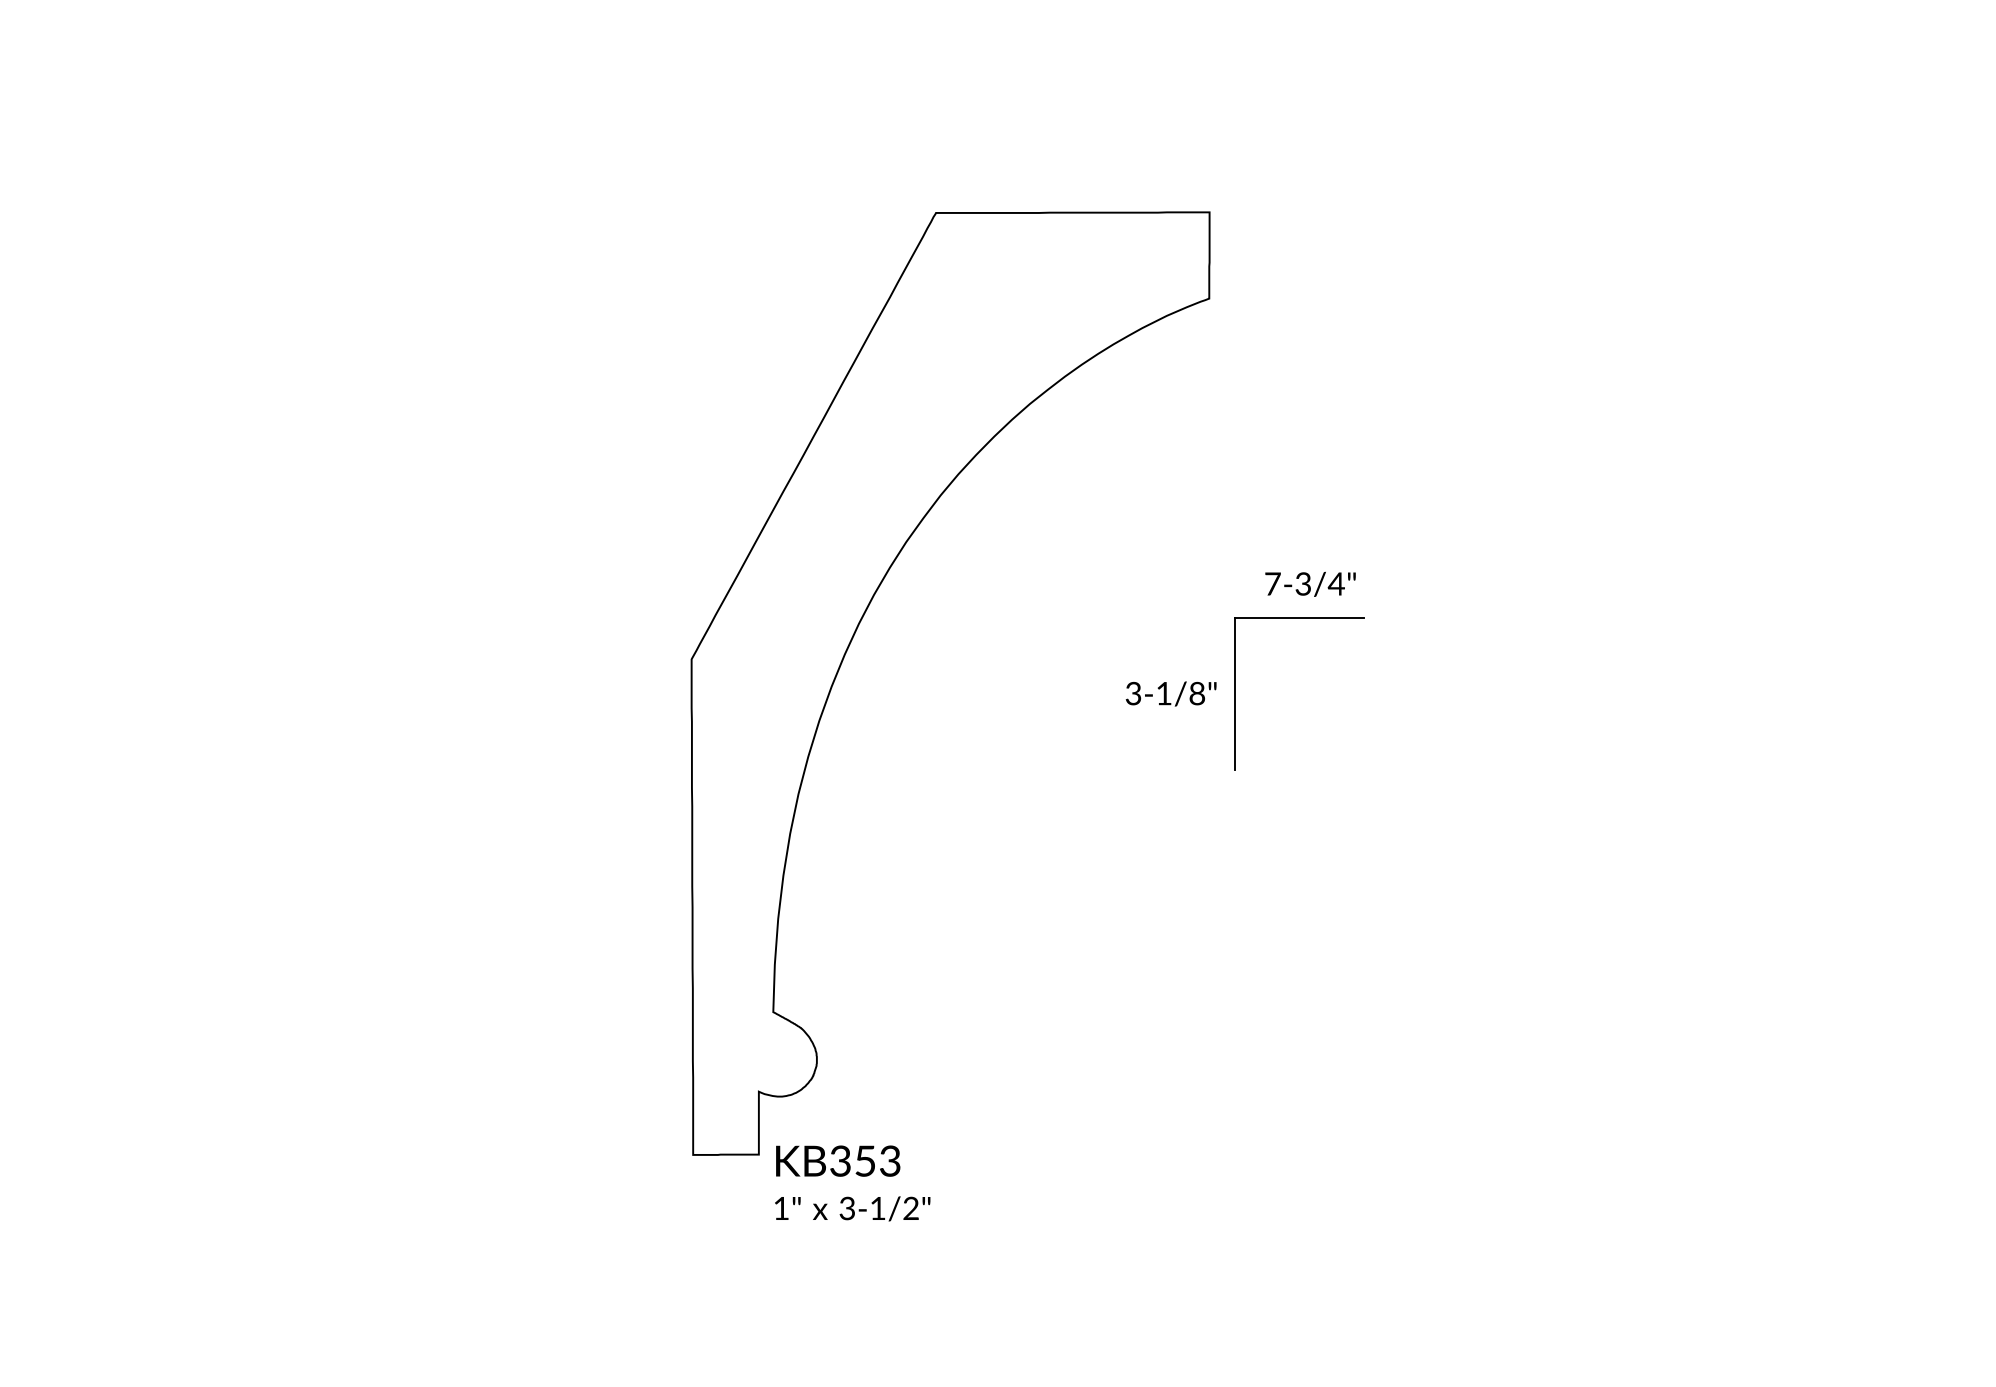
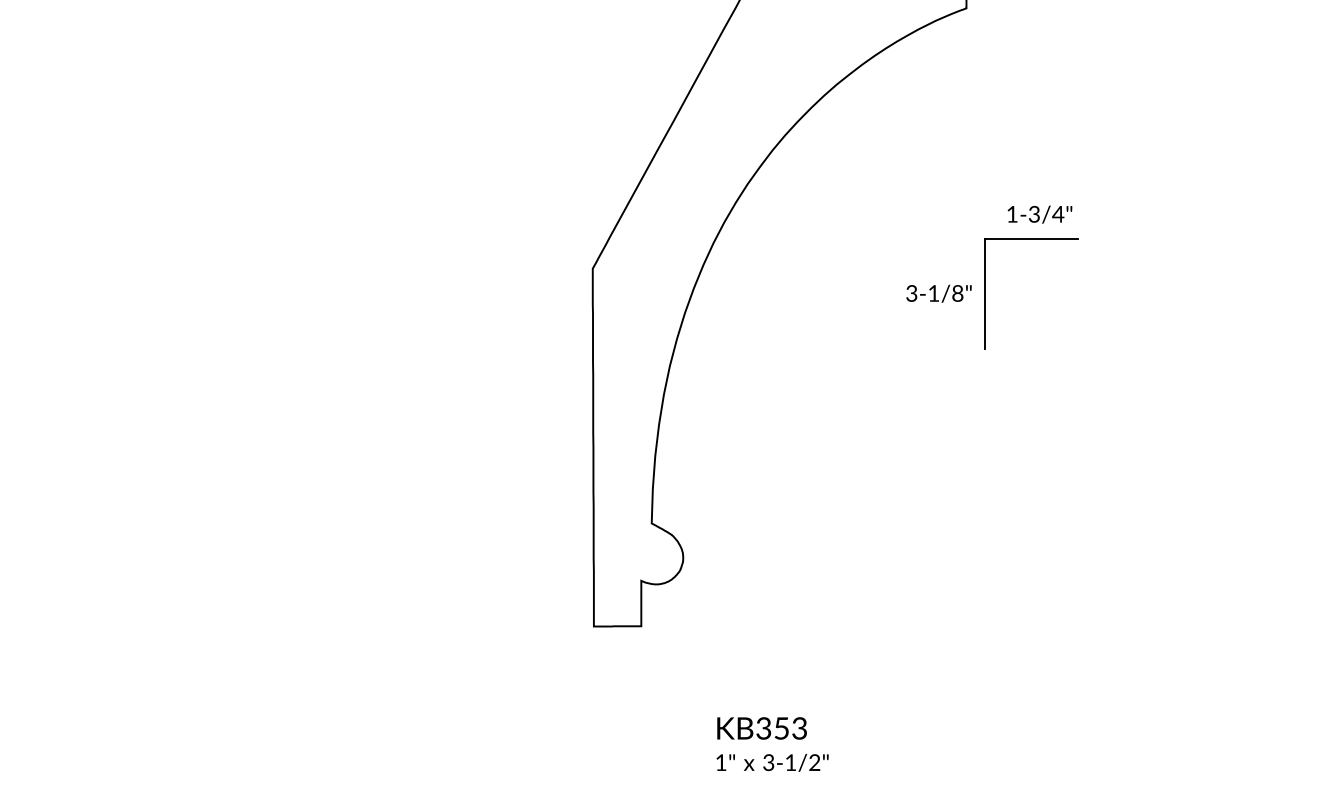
text: (1272, 583) -> (1012, 213), 7-3/4" -> 1-3/4"
text: (852, 1183) -> (772, 744), moved

